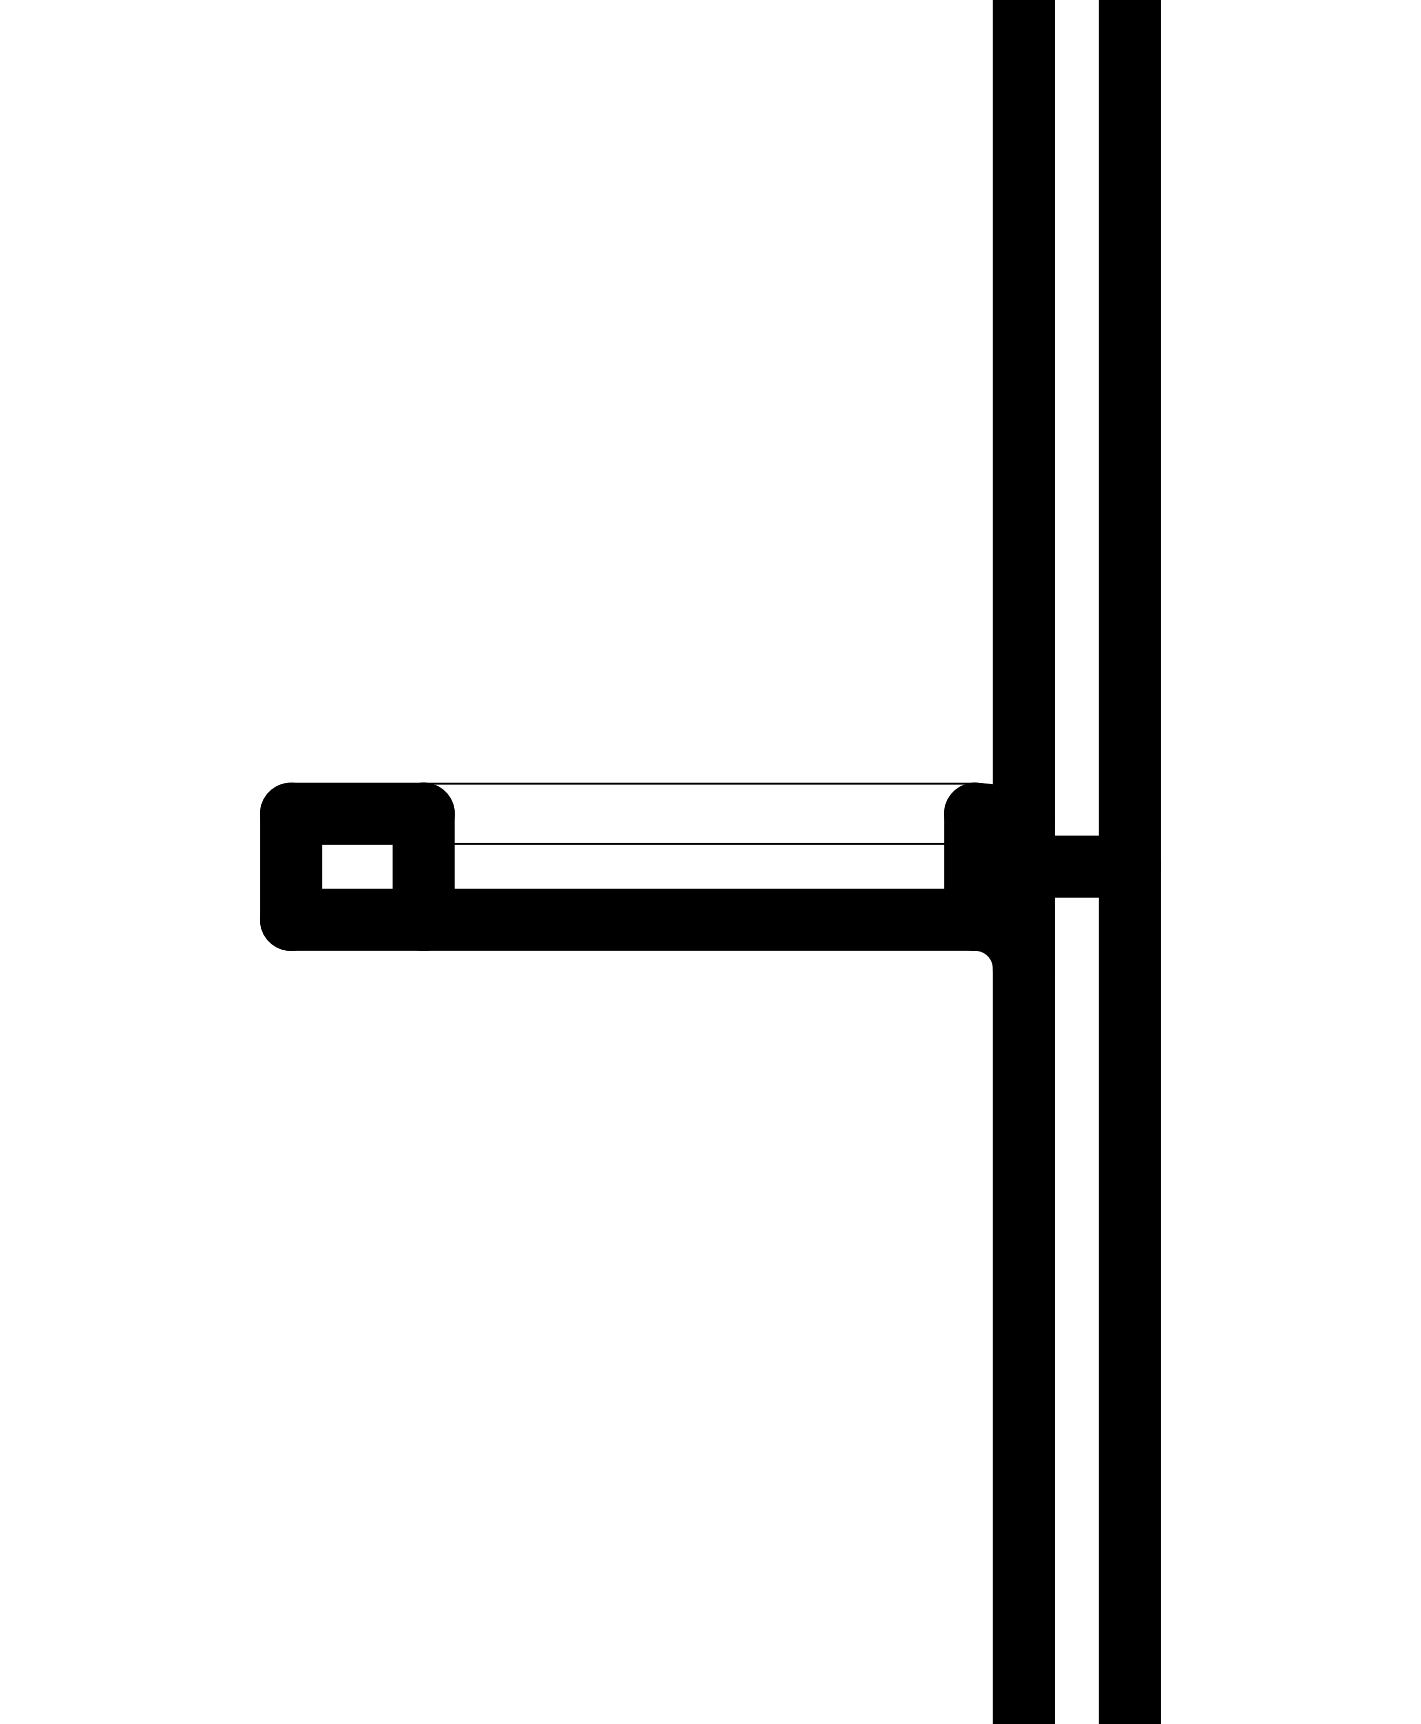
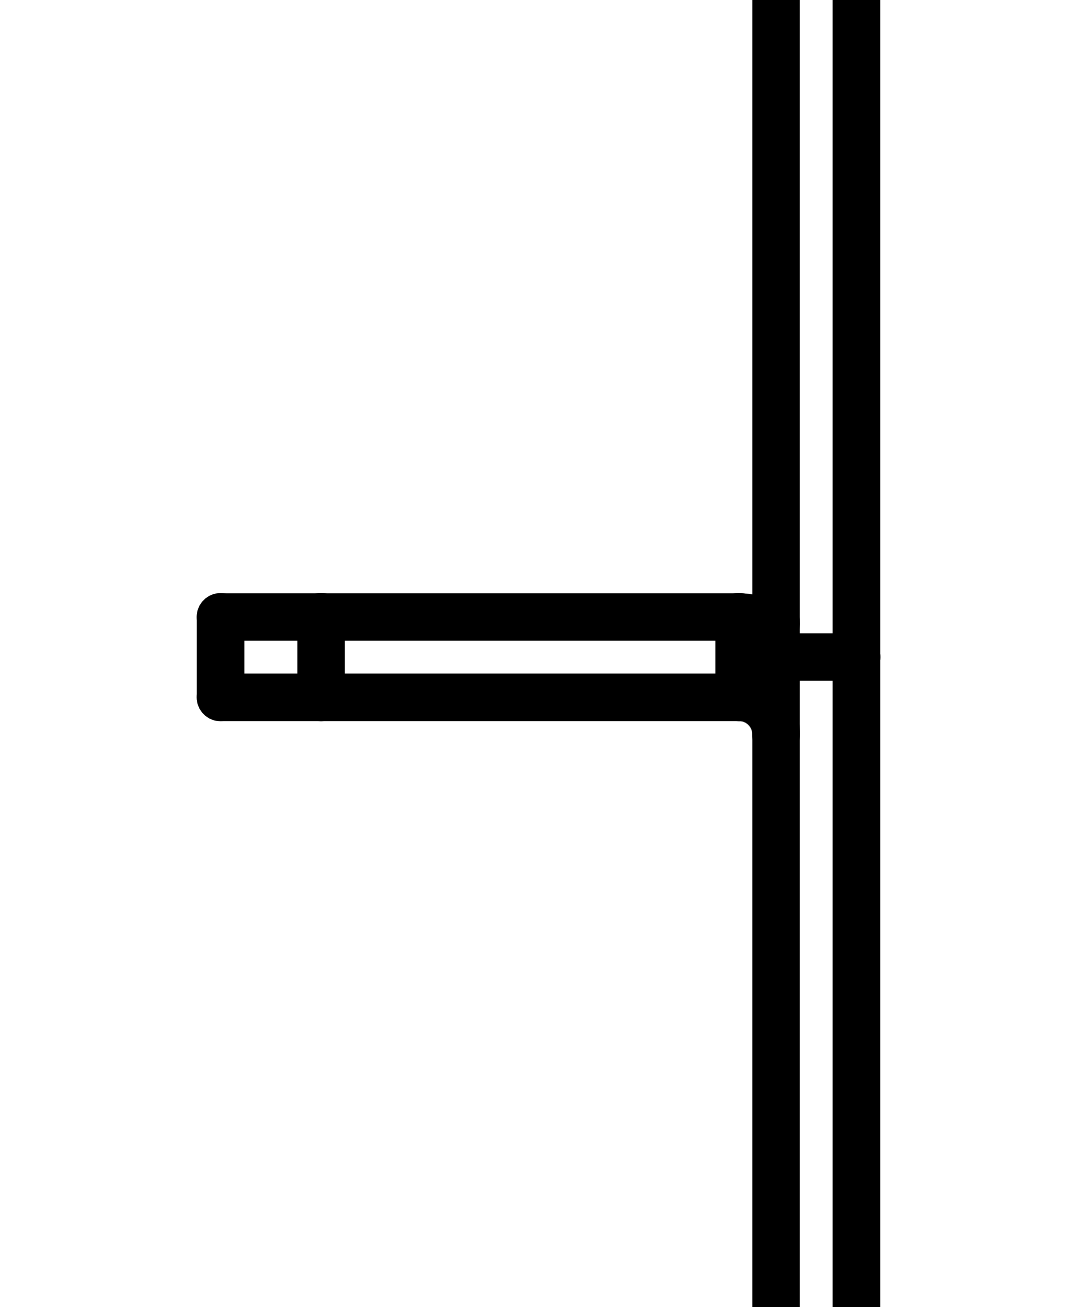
fill: (699, 813) -> (530, 616), added

